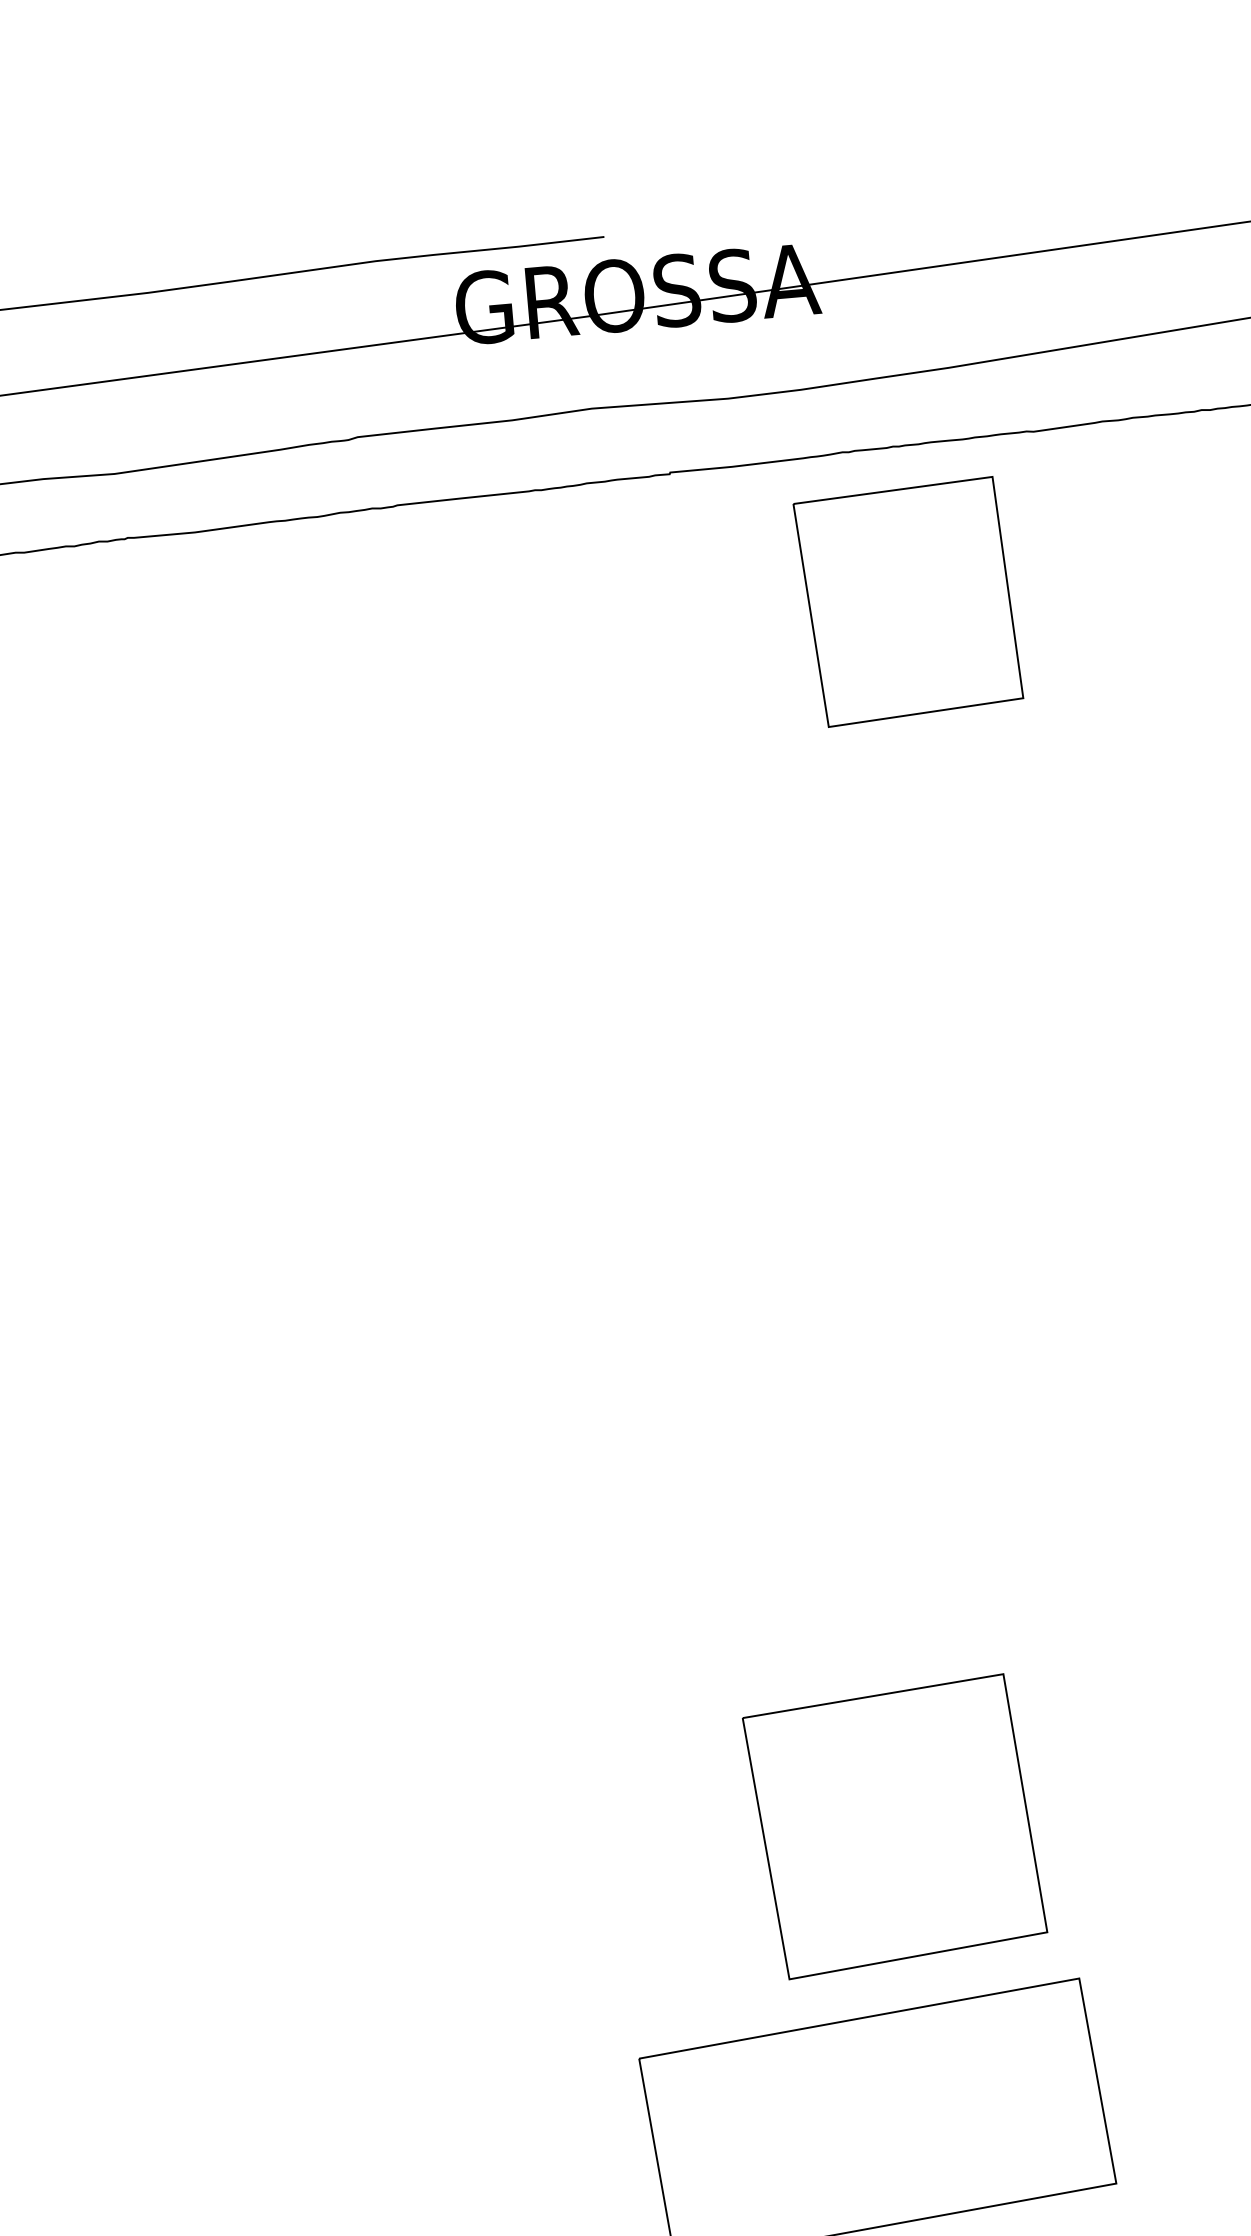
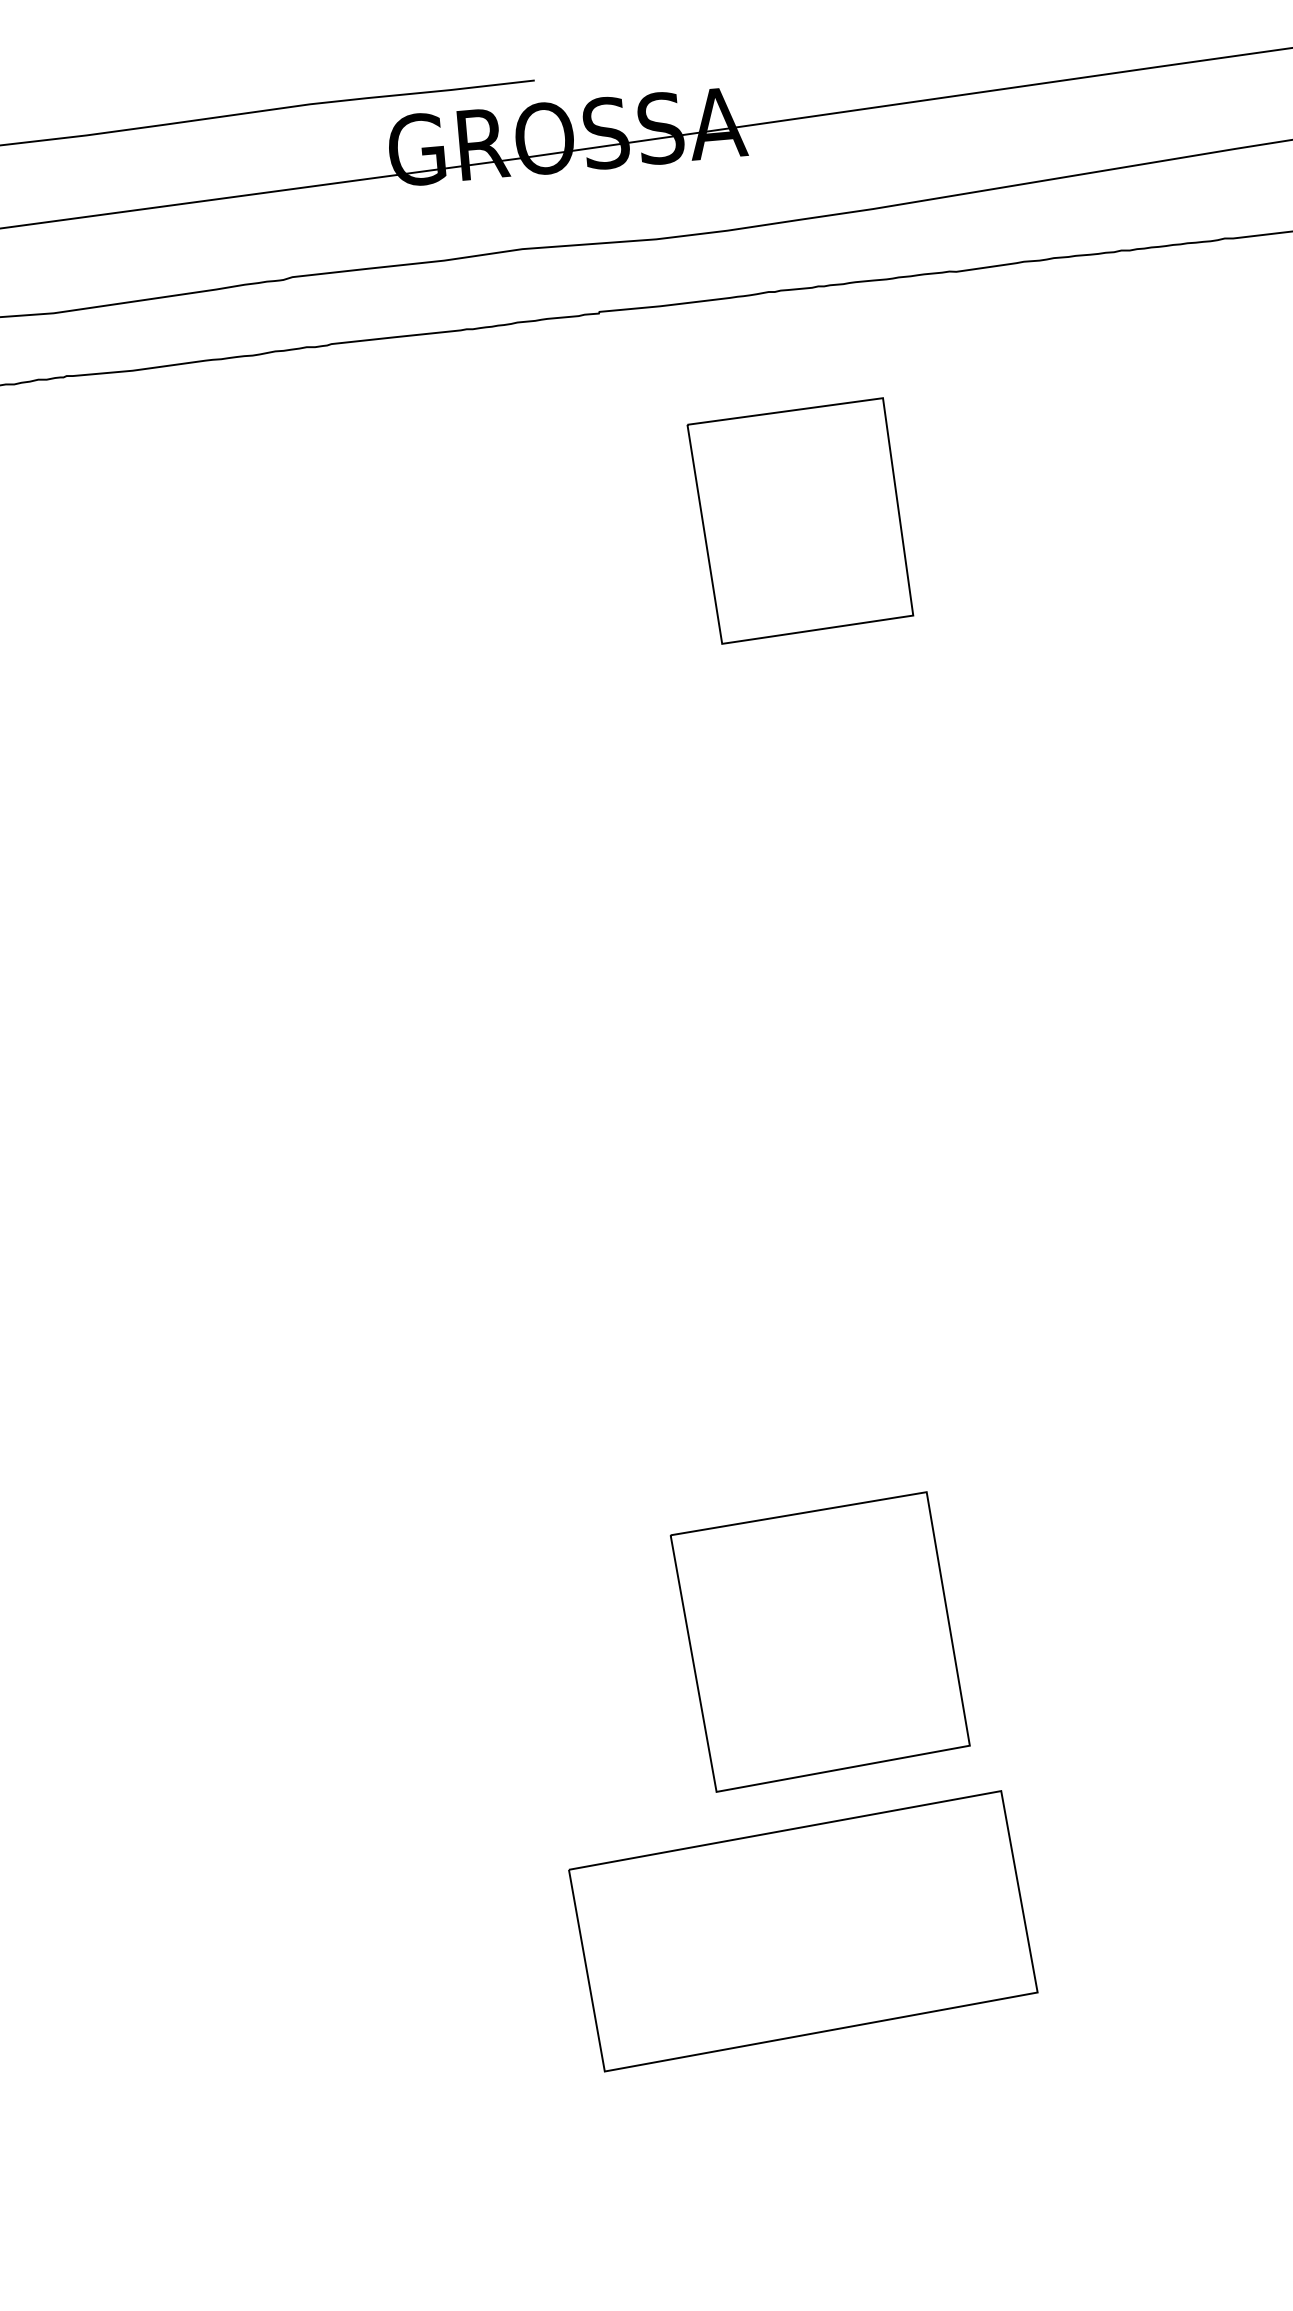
part: (908, 601) -> (800, 520), moved

